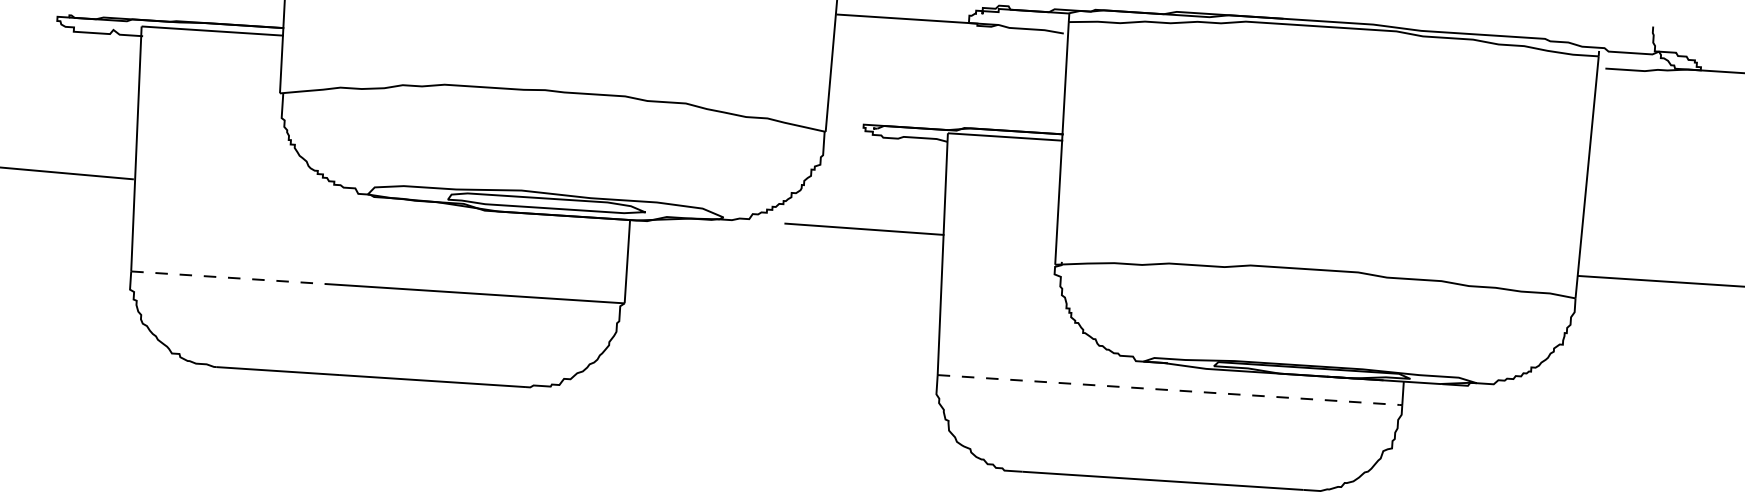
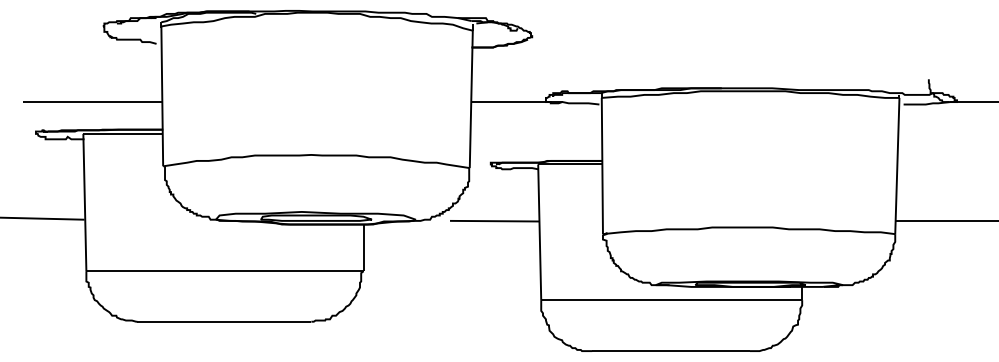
line: (229, 278) -> (141, 271), dashed -> solid
line: (1167, 390) -> (670, 300), dashed -> solid

